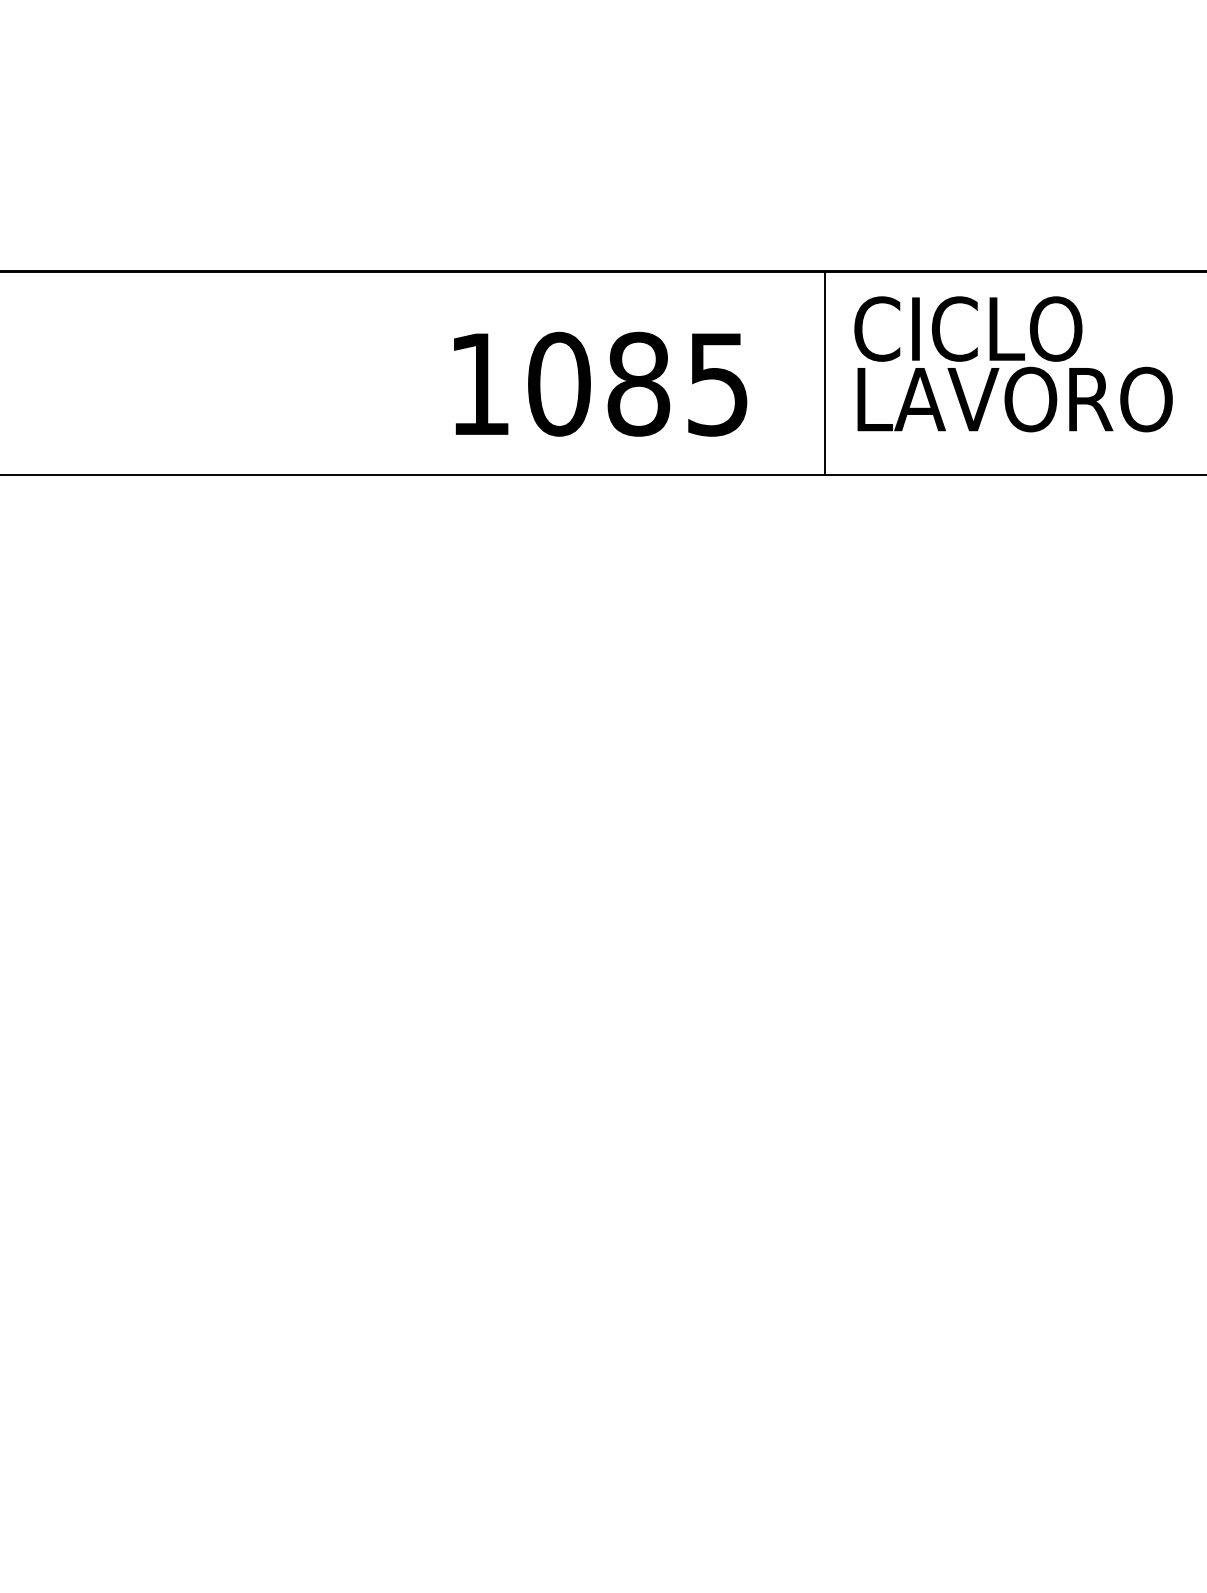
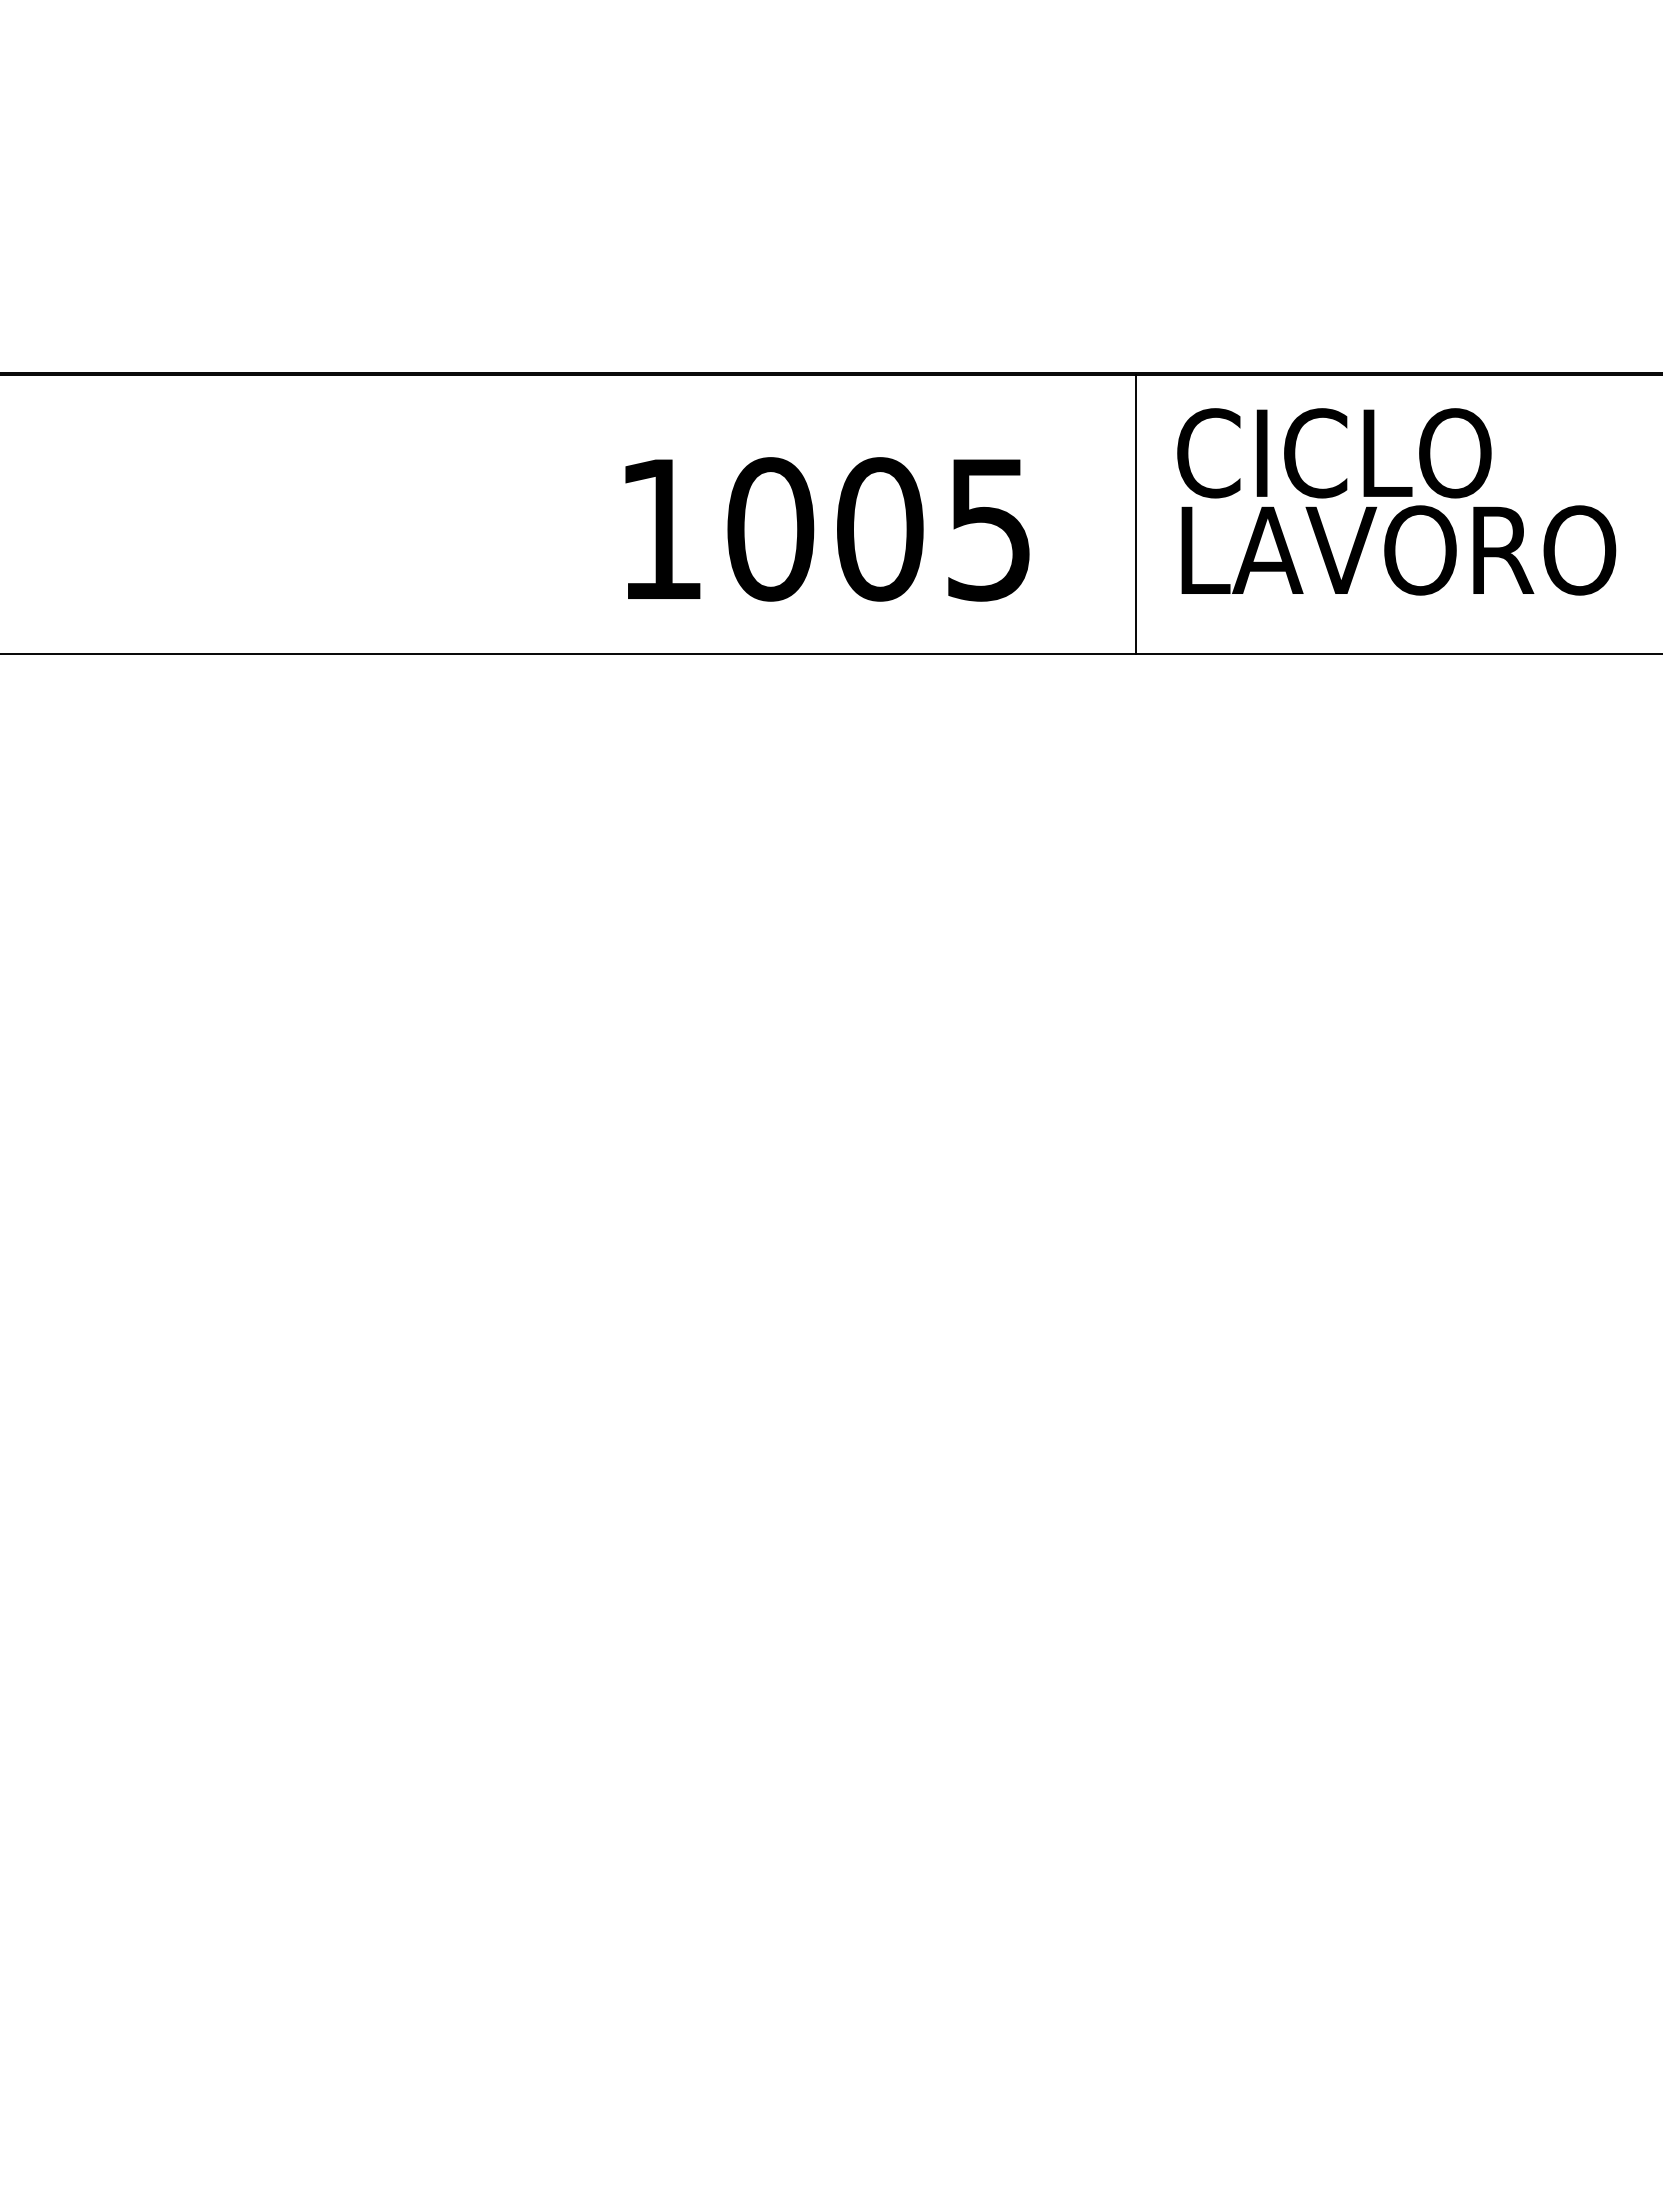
text: (639, 384) -> (880, 529), 1085 -> 1005

